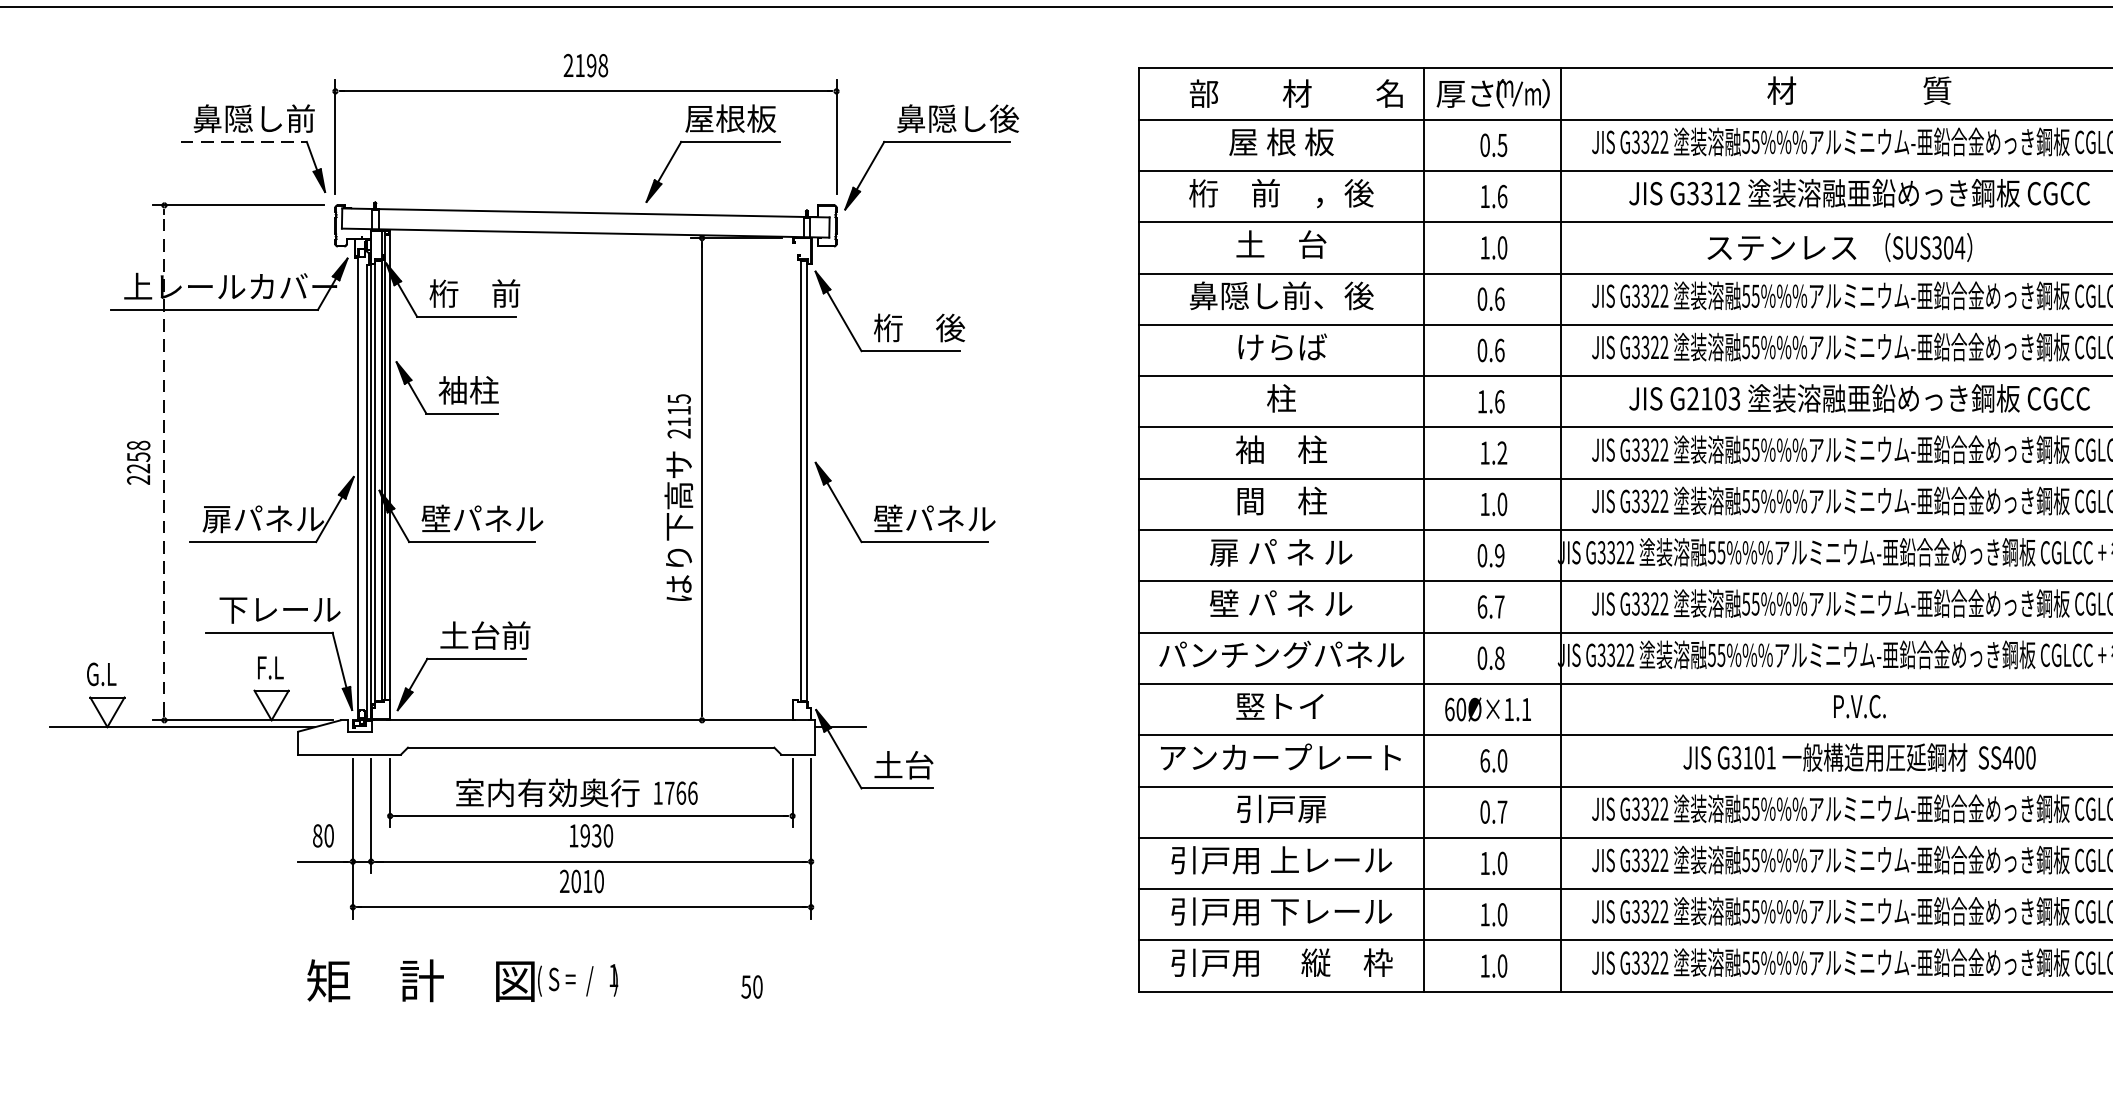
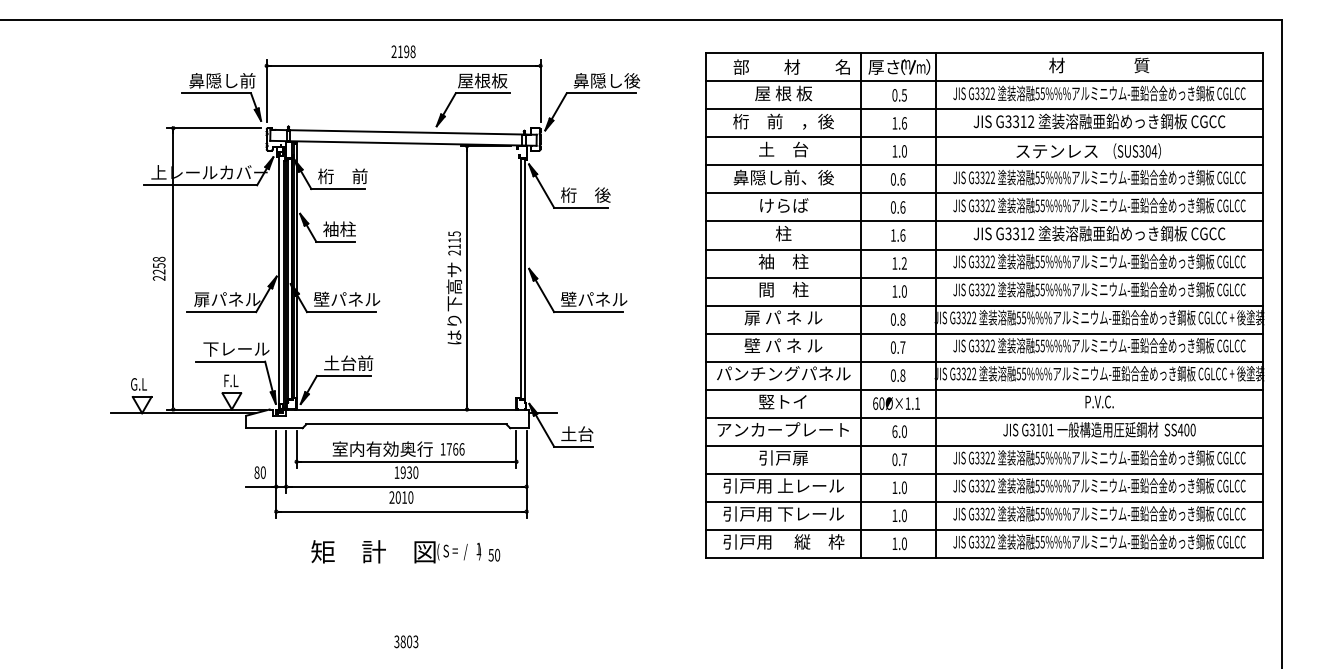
line: (245, 141) -> (217, 93), dashed -> solid
text: (1713, 398) -> (1019, 233), G2103 -> G3312
line: (164, 462) -> (173, 268), dashed -> solid
text: (1499, 555) -> (902, 319), 0.9 -> 0.8
text: (1482, 606) -> (893, 347), 6.7 -> 0.7
text: (463, 980) -> (396, 551), moved

